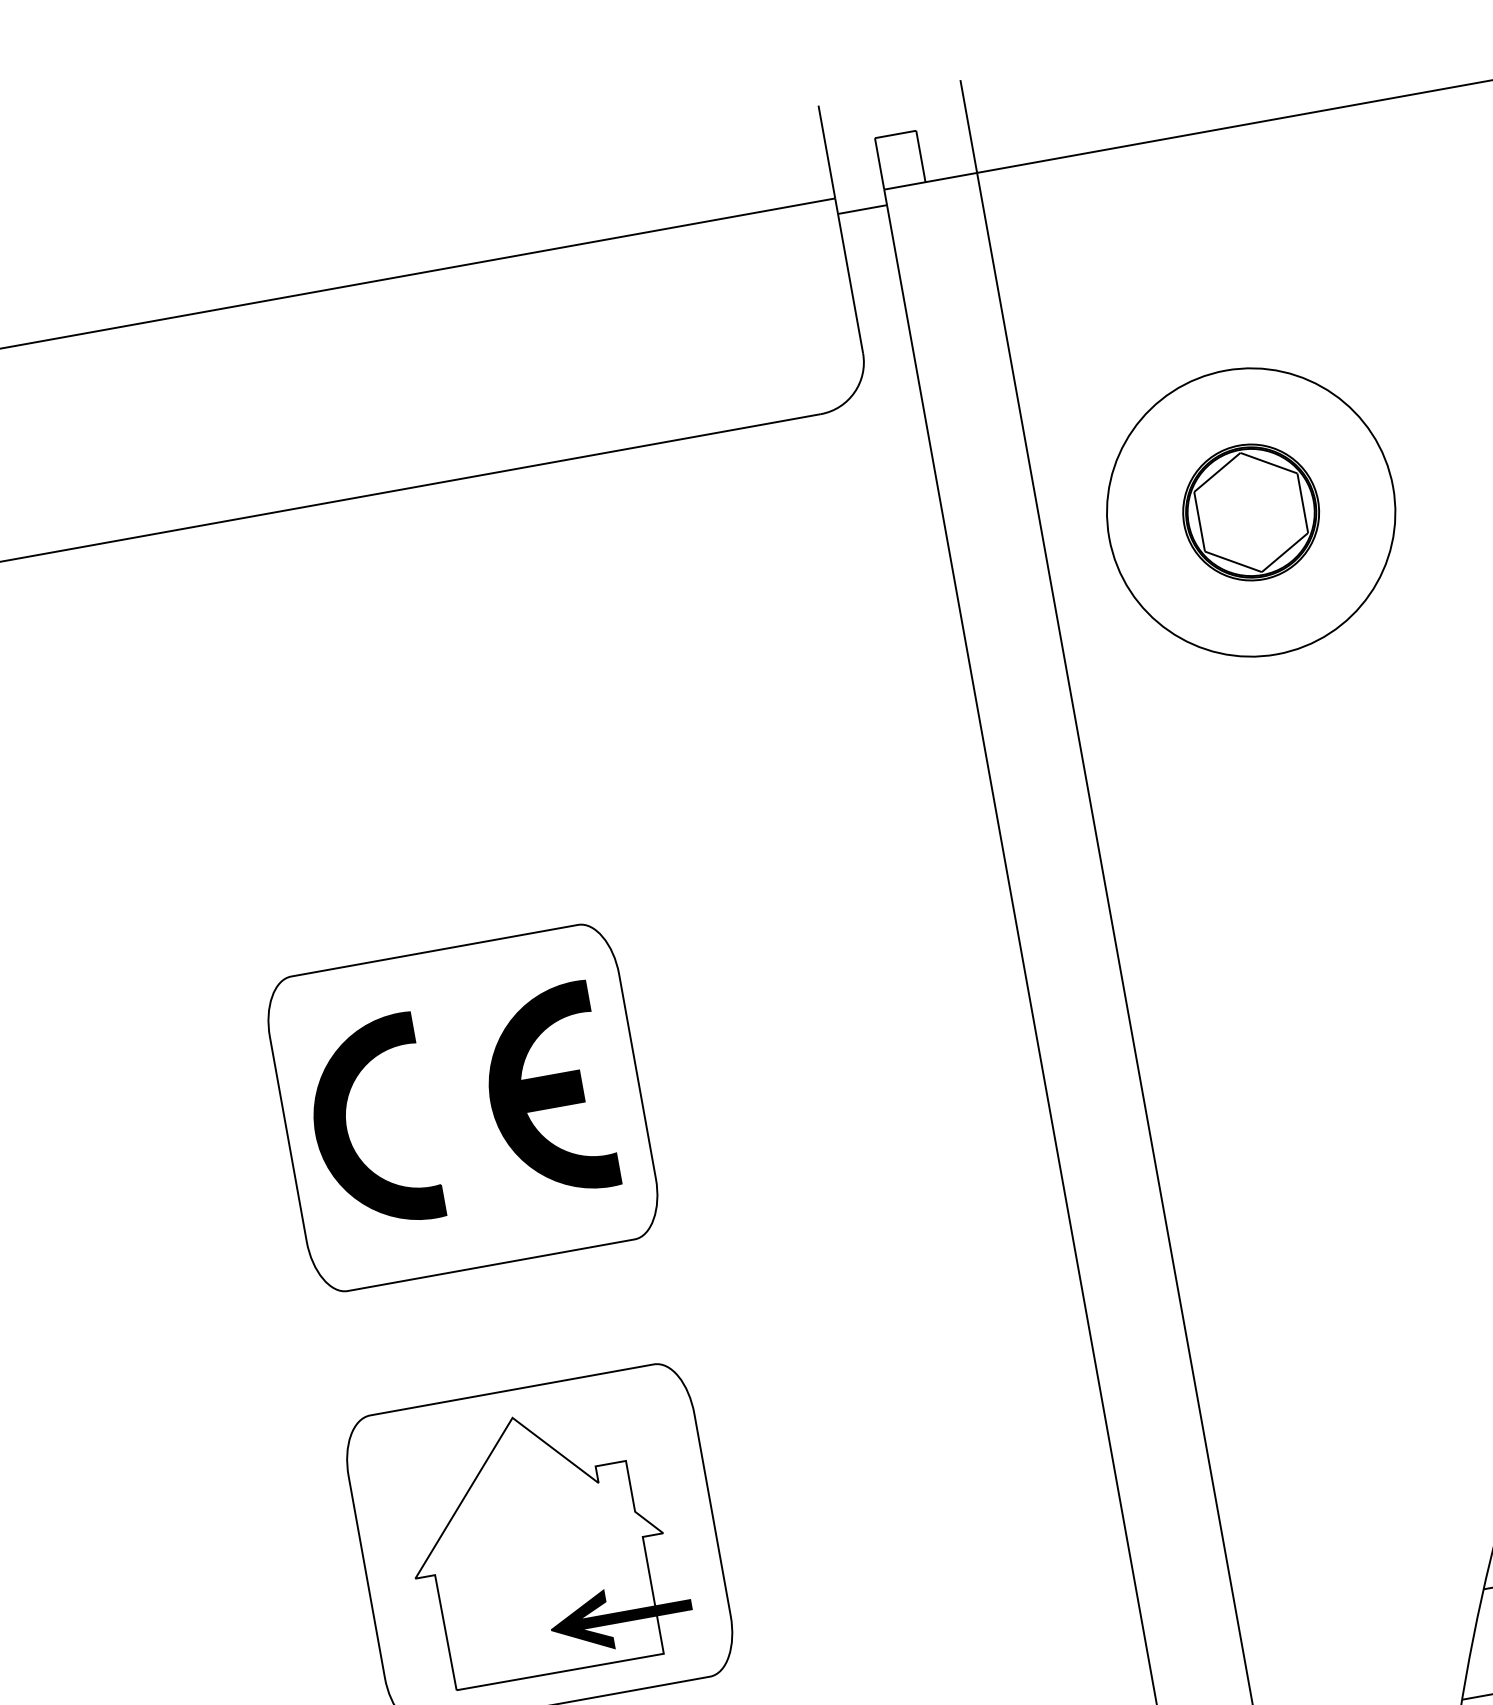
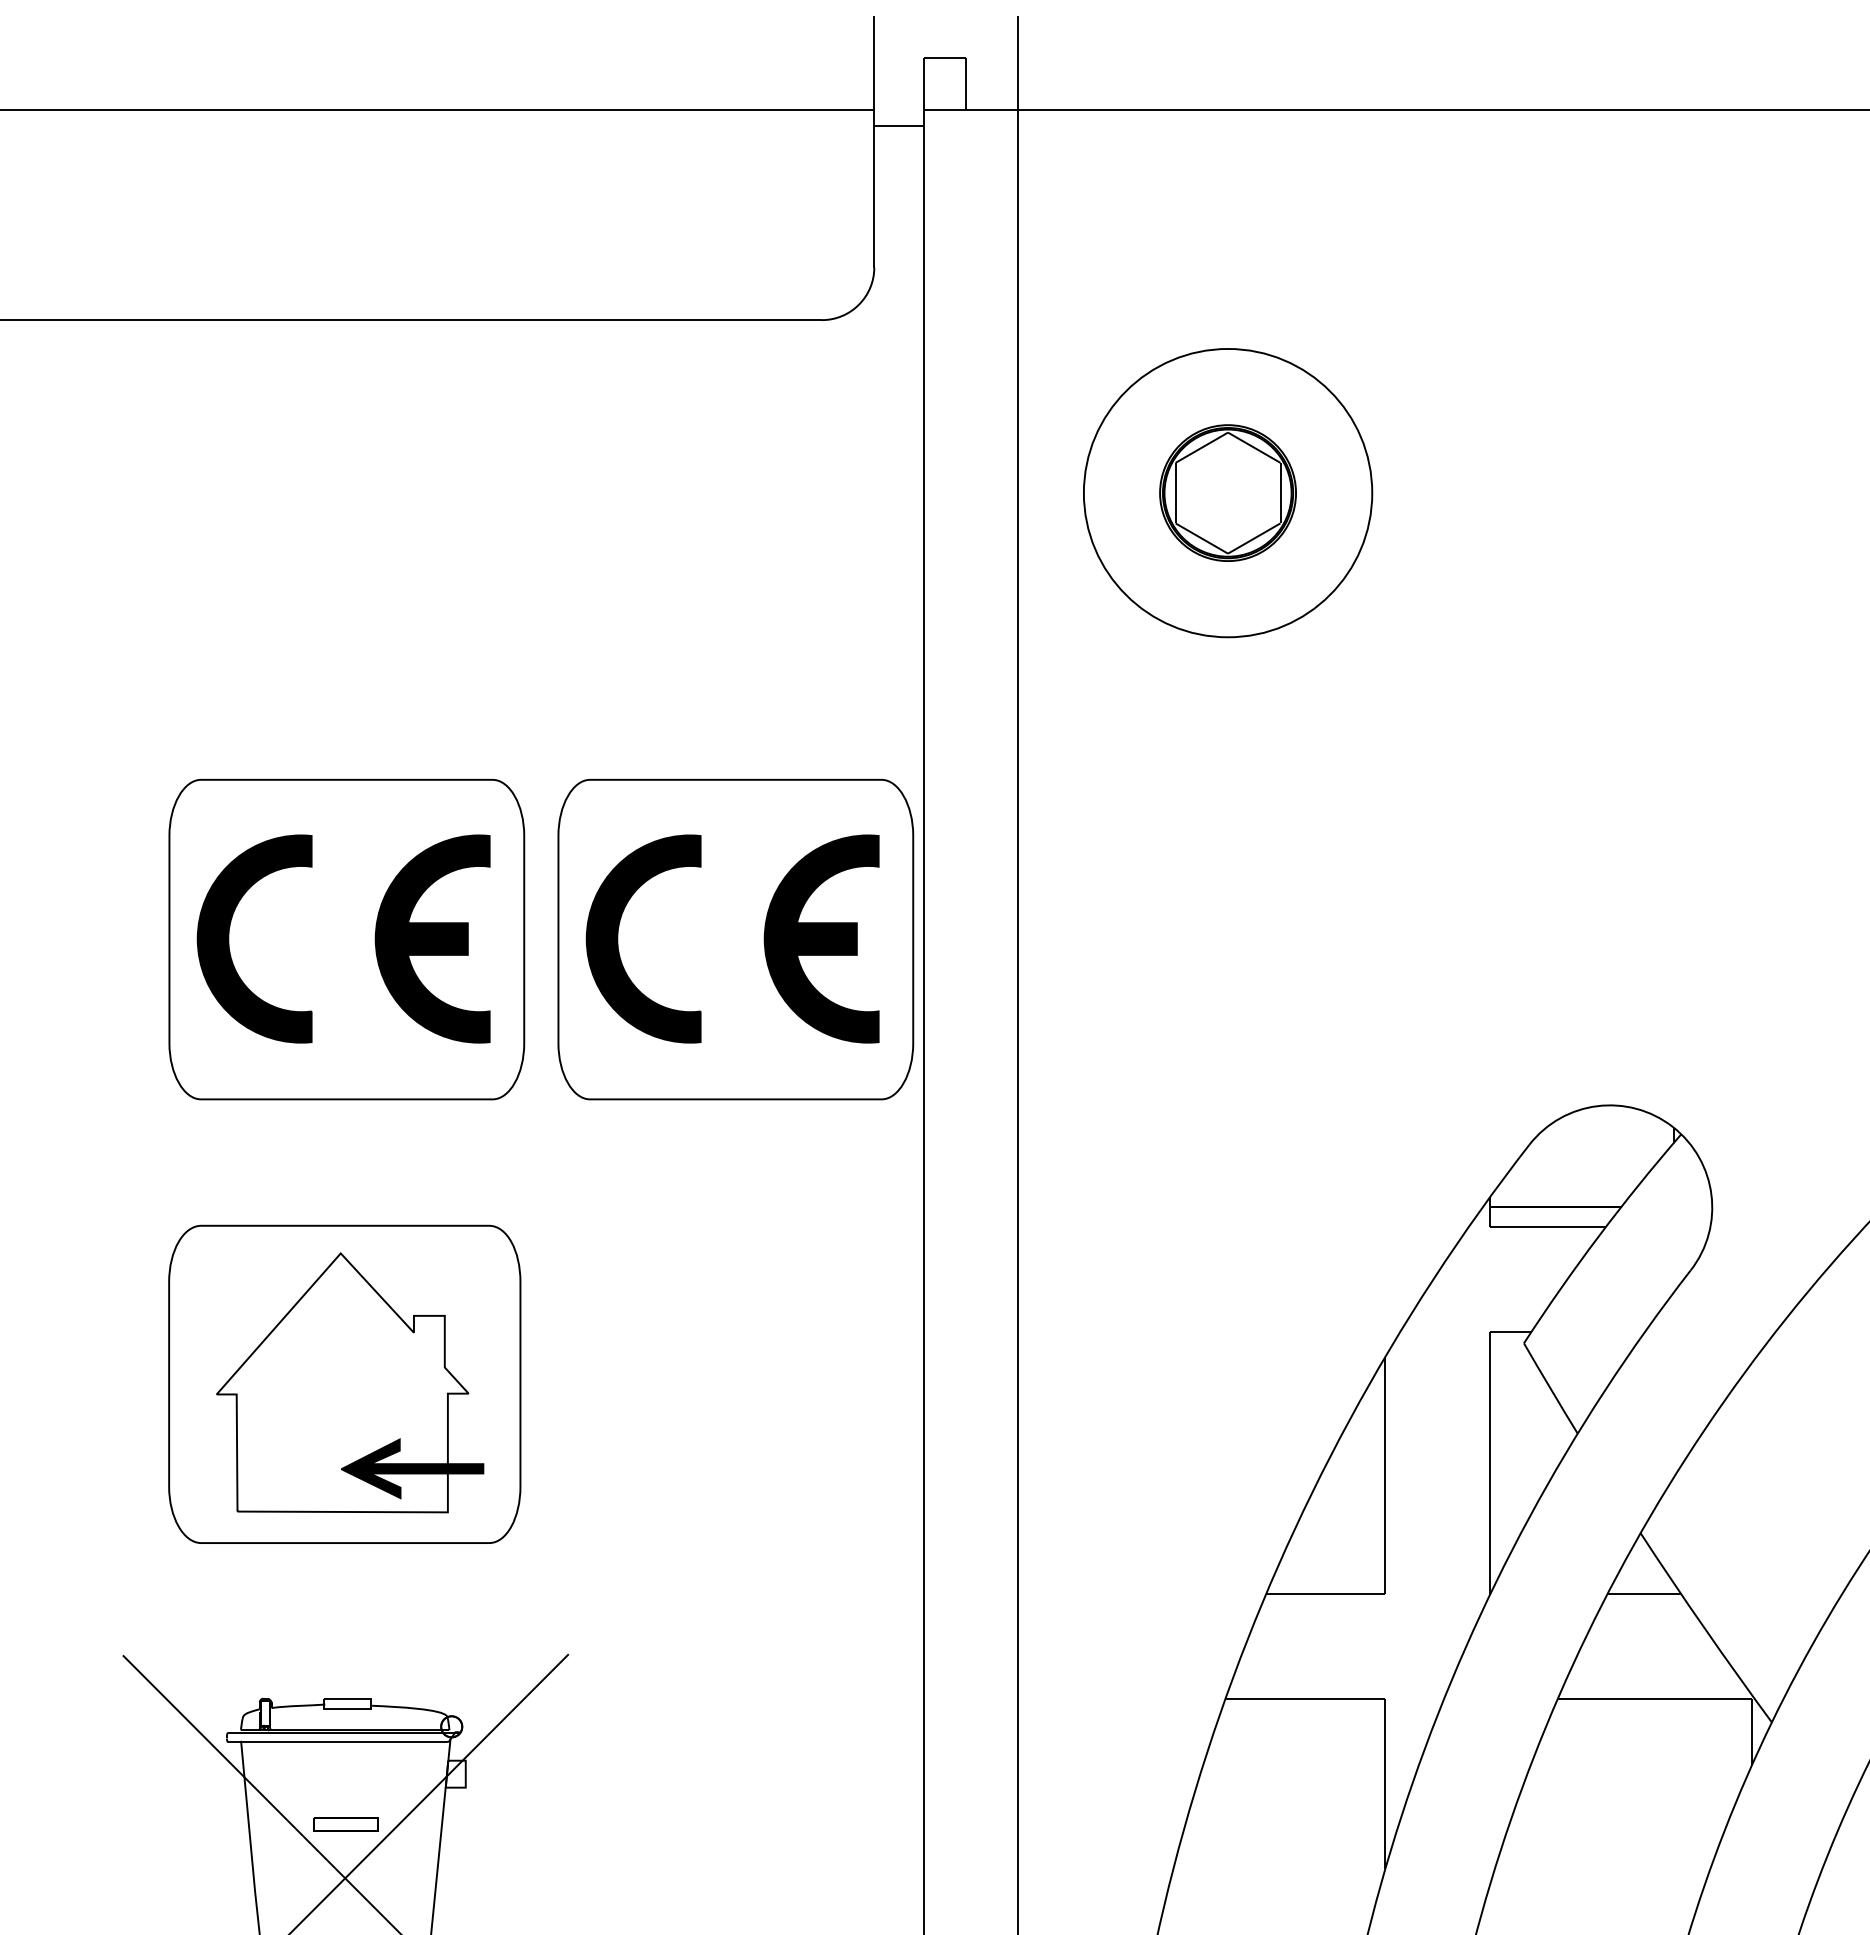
part: (845, 1039) -> (735, 939), added

